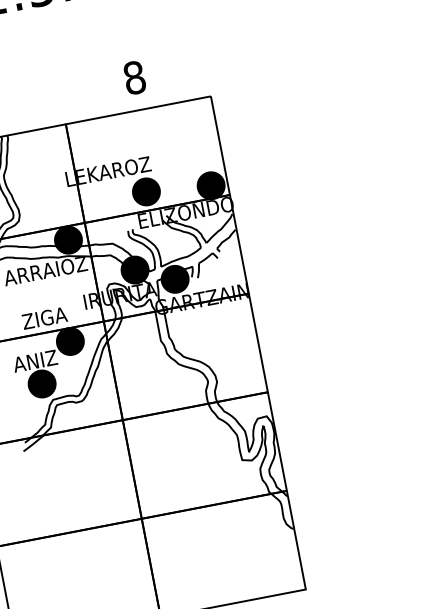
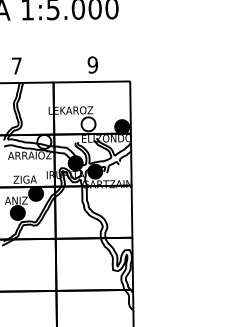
text: (133, 76) -> (92, 64), 8 -> 9
fill: (146, 192) -> (88, 124), removed
fill: (68, 239) -> (44, 141), removed

